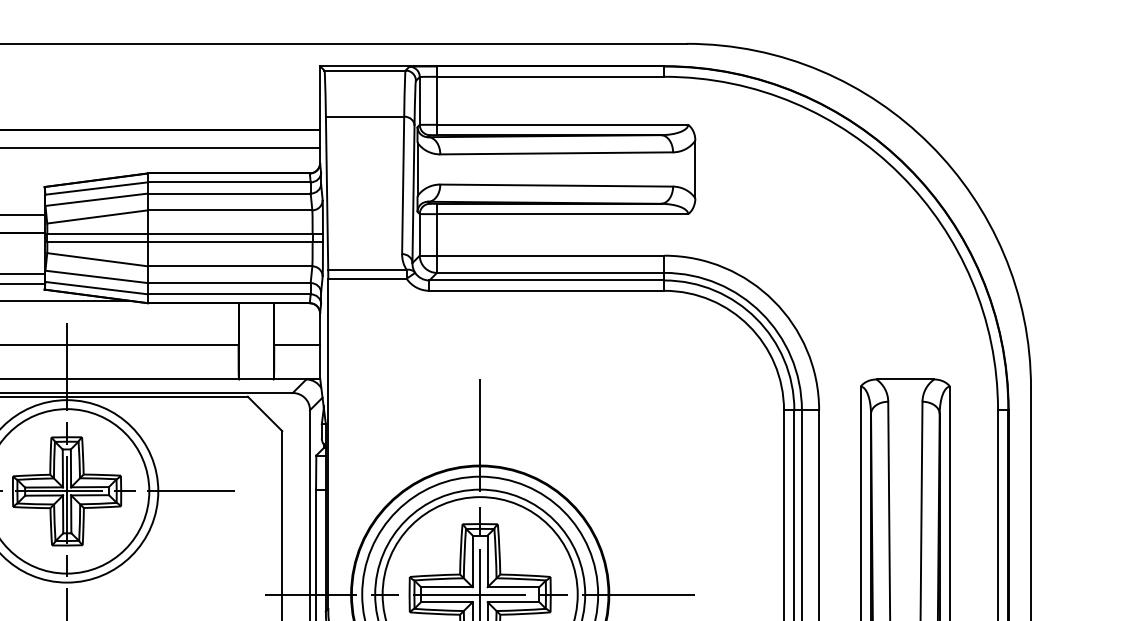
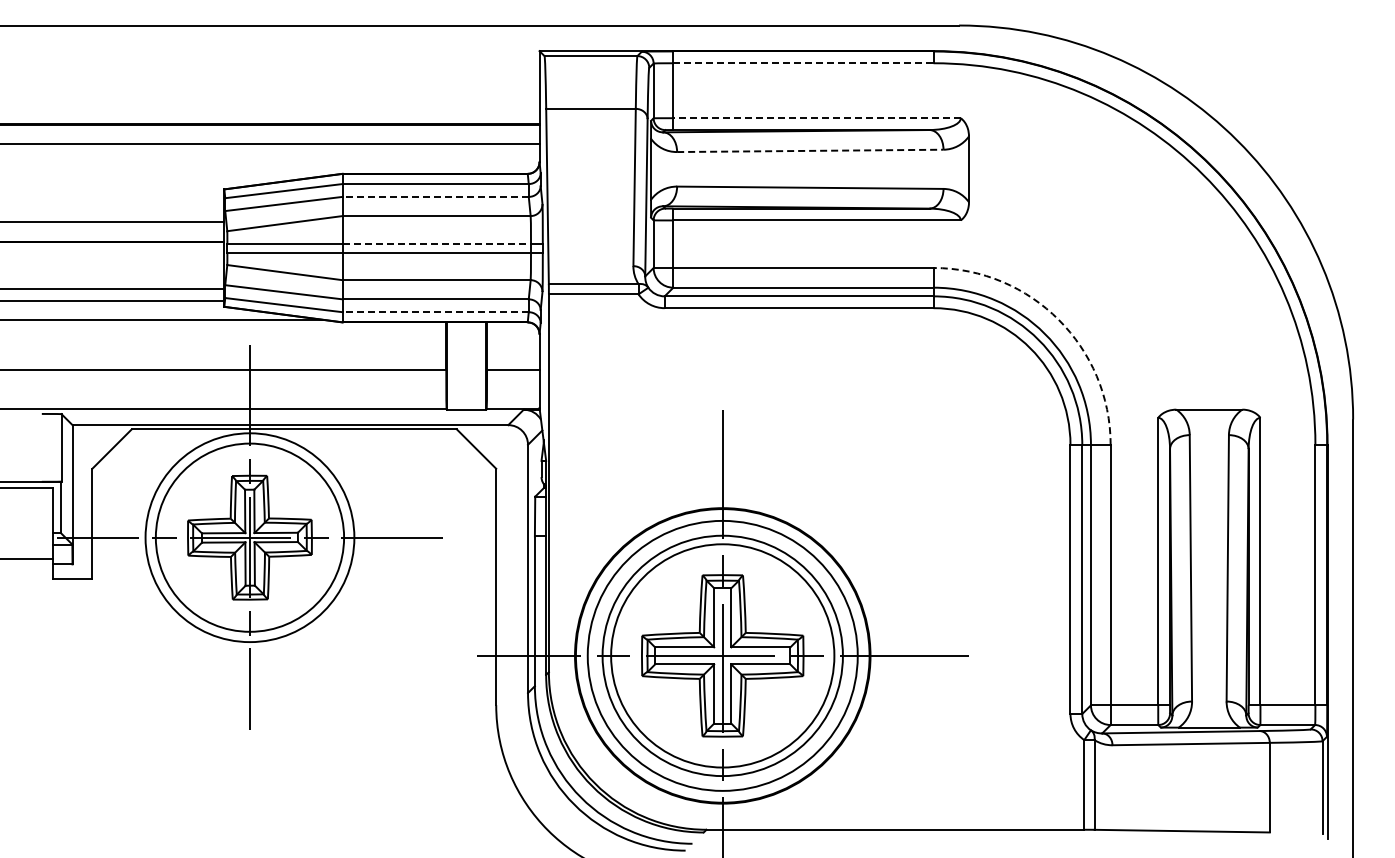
line: (550, 77) -> (803, 63), solid -> dashed
line: (562, 125) -> (817, 118), solid -> dashed
line: (556, 153) -> (810, 150), solid -> dashed
line: (229, 193) -> (435, 196), solid -> dashed
line: (230, 234) -> (437, 243), solid -> dashed
line: (229, 294) -> (435, 312), solid -> dashed
arc: (773, 300) -> (1058, 319), solid -> dashed

